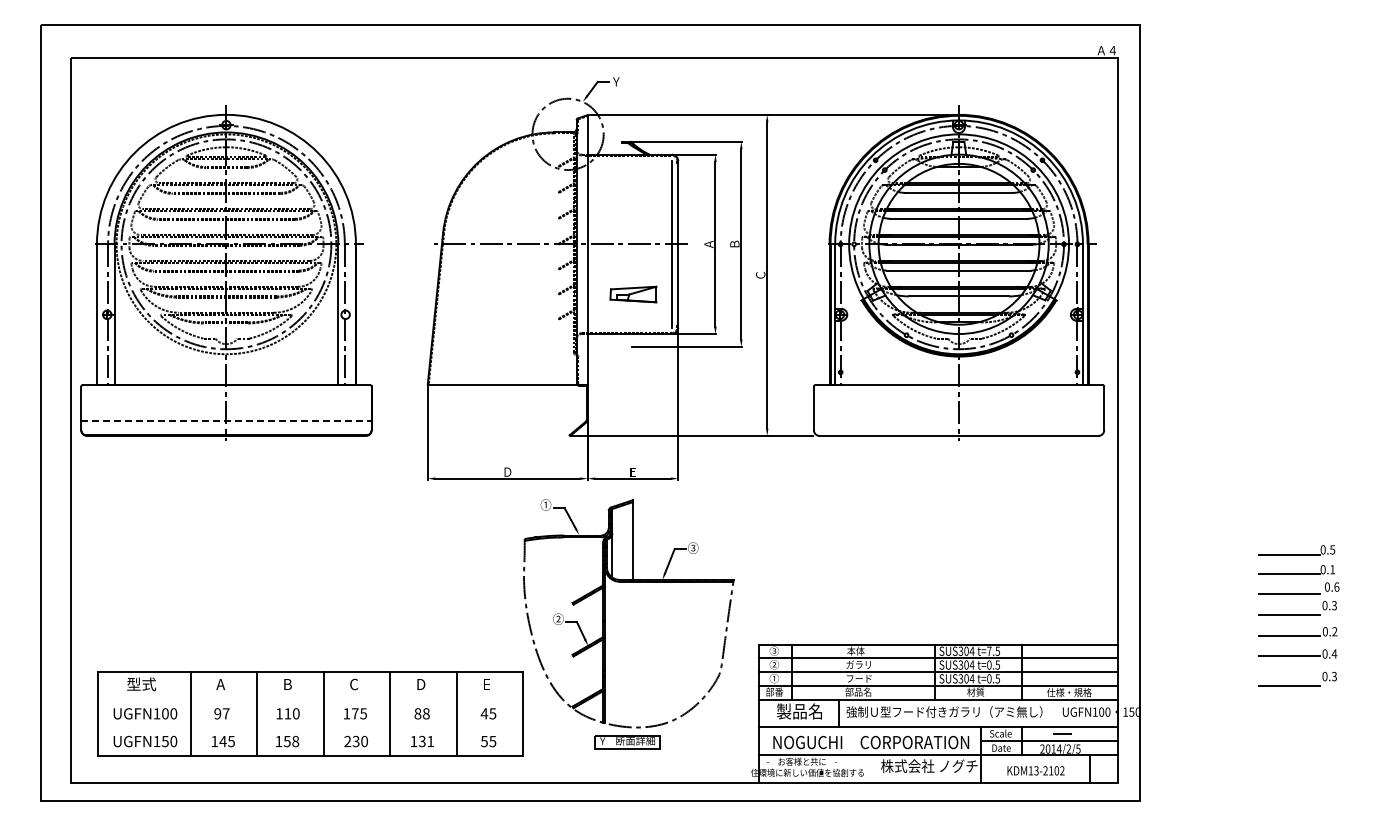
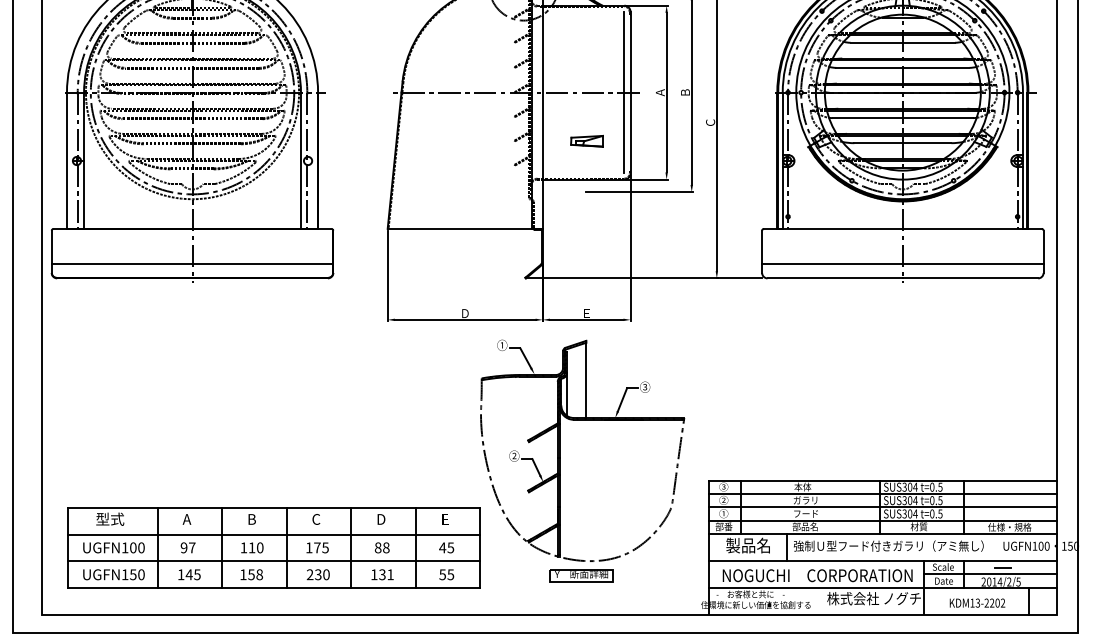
part: (632, 294) -> (586, 141), size x0.71
line: (226, 421) -> (192, 264), dashed -> solid
line: (958, 421) -> (902, 264), added
text: (989, 650) -> (932, 486), t=7.5 -> t=0.5
line: (310, 700) -> (274, 534), added
line: (310, 727) -> (274, 561), added
text: (1051, 770) -> (992, 602), KDM13-2102 -> KDM13-2202

